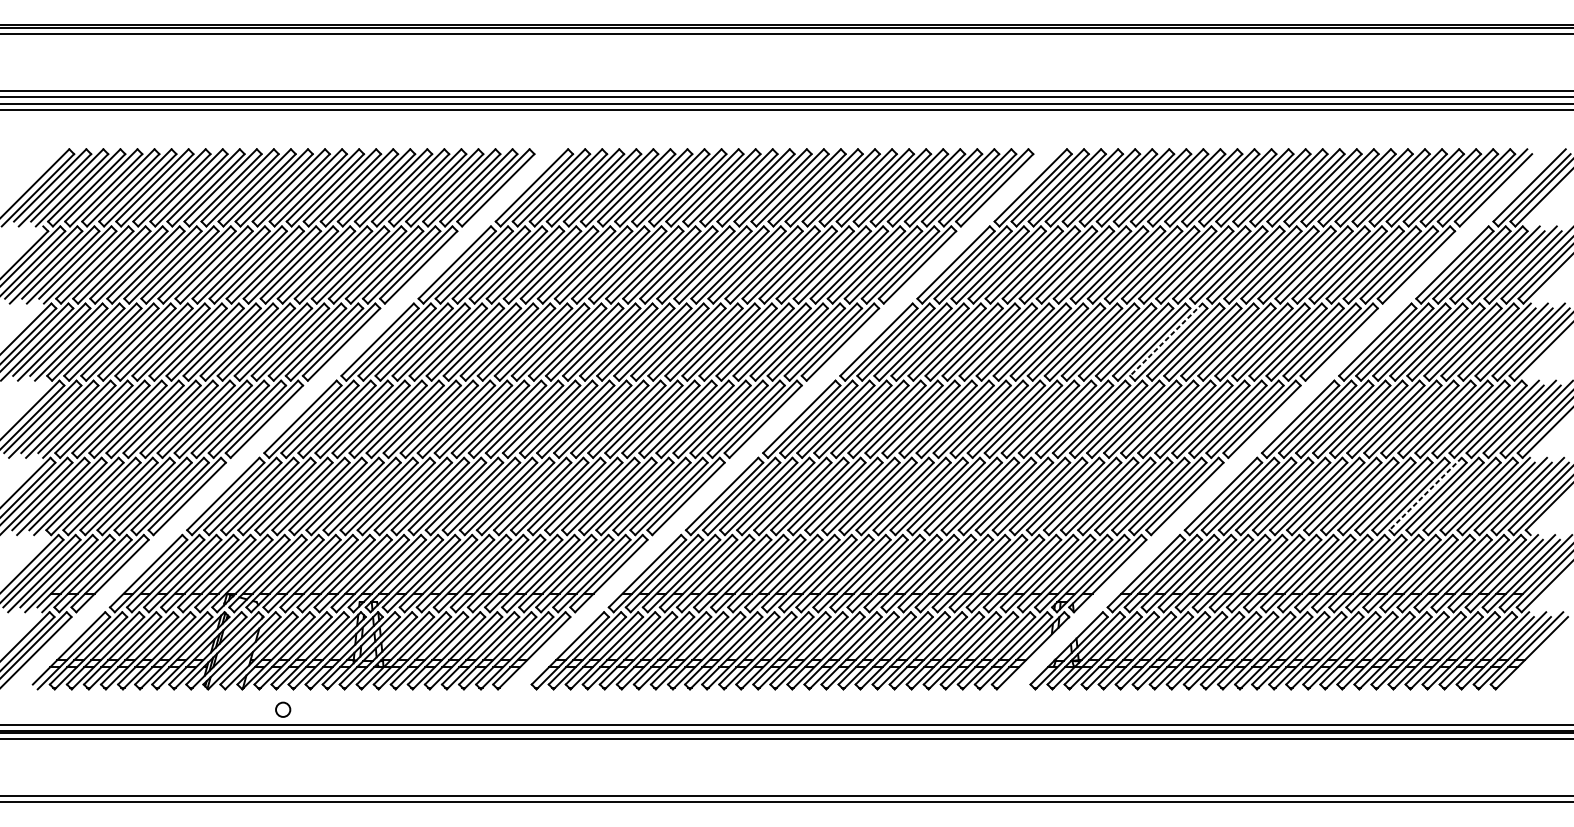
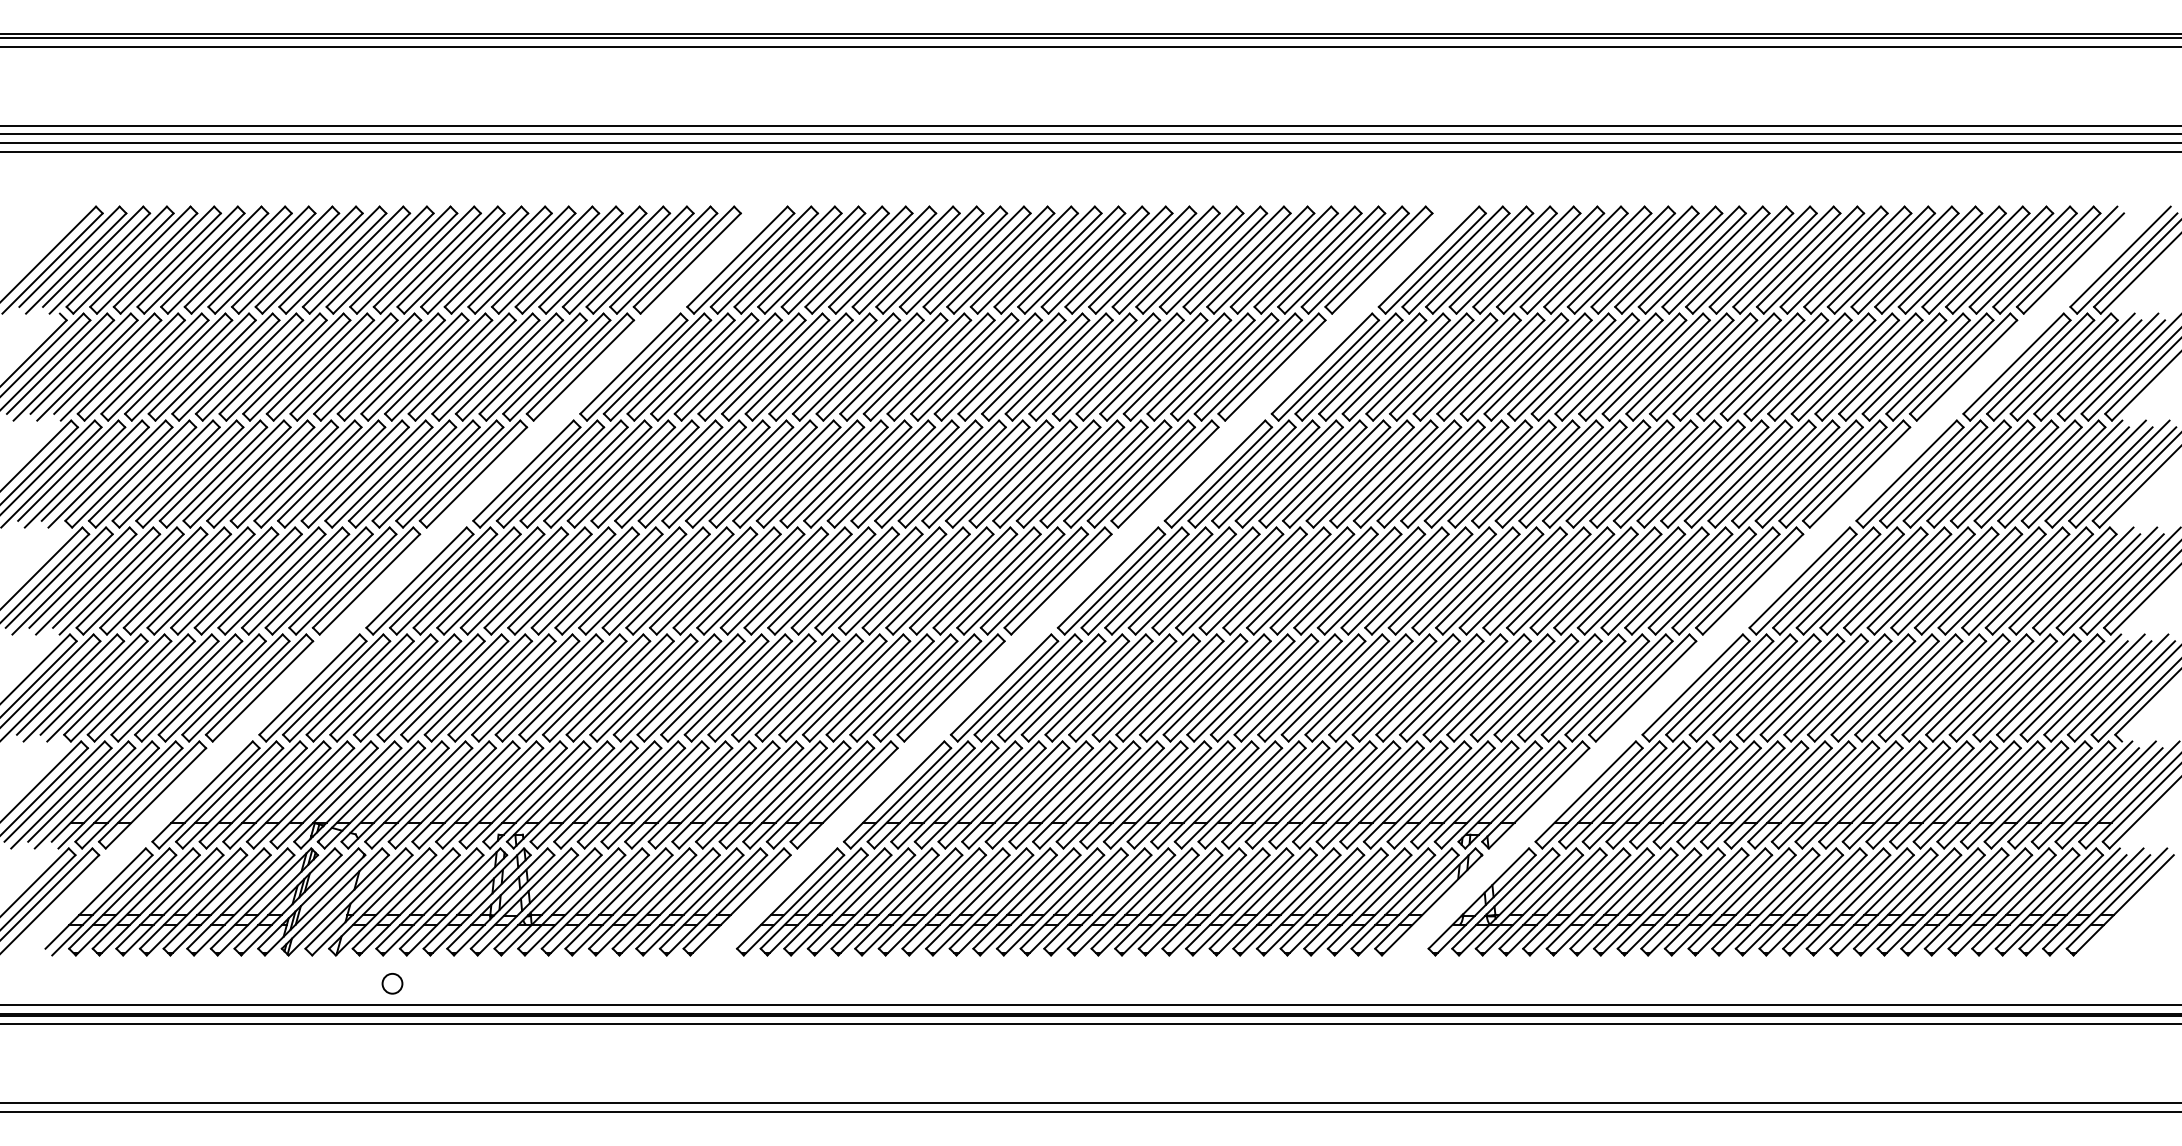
line: (1166, 339) -> (1616, 470), dashed -> solid
line: (1425, 493) -> (1976, 684), dashed -> solid

